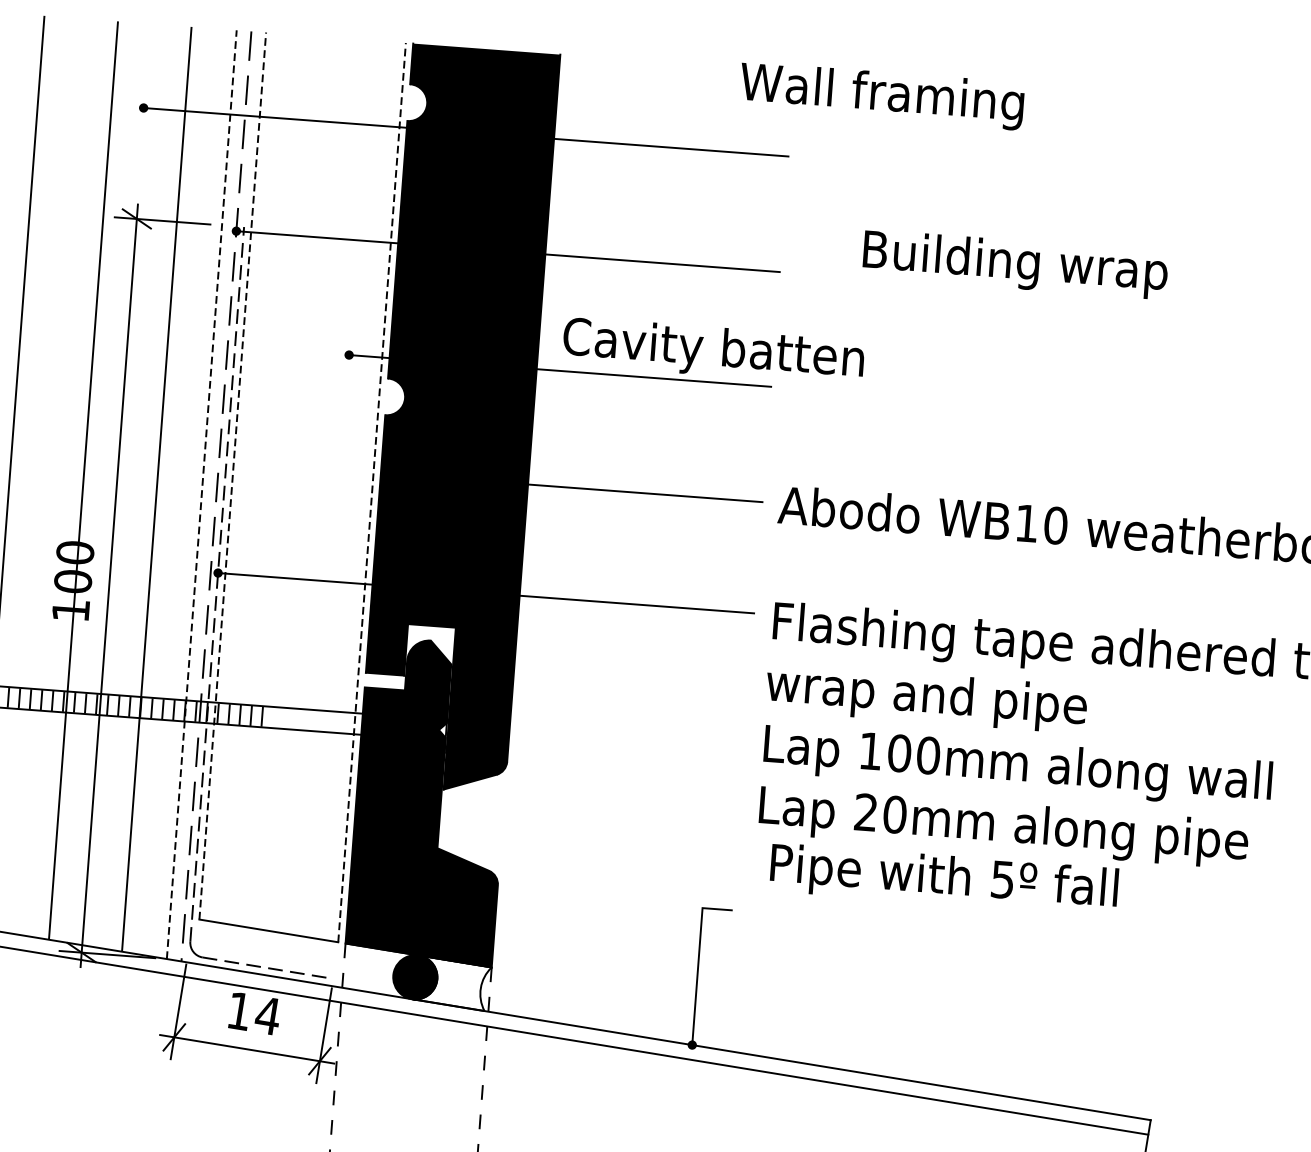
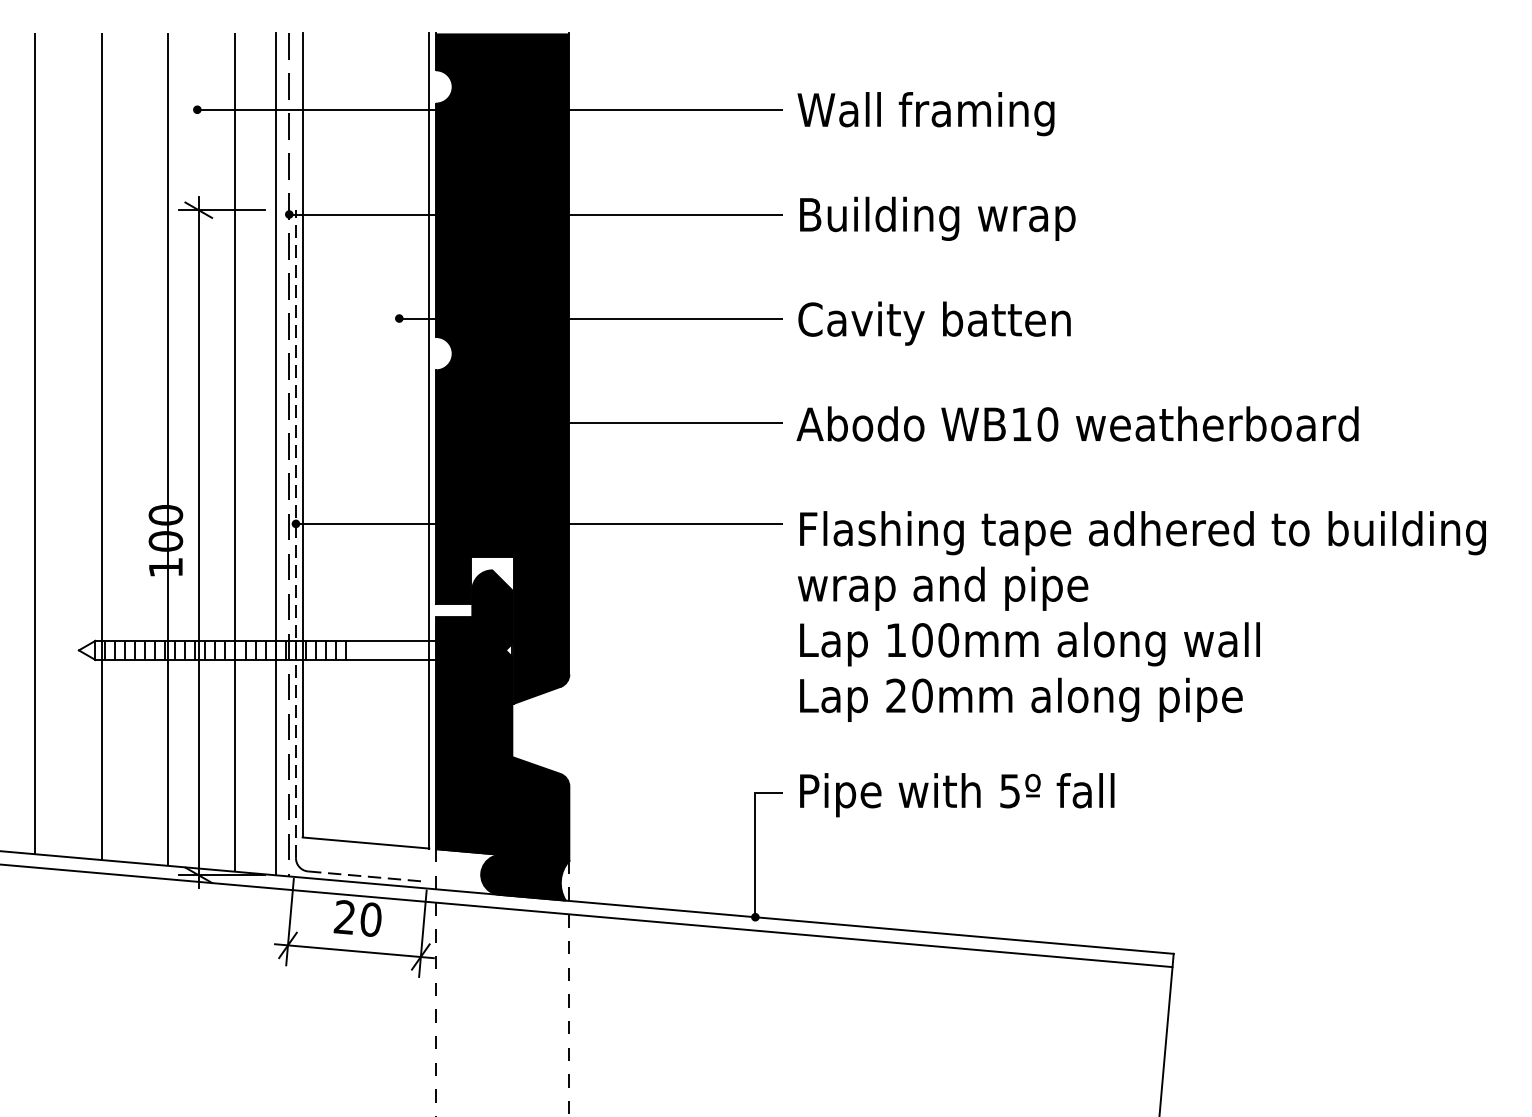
text: (881, 96) -> (925, 114), moved
text: (1015, 264) -> (937, 218), moved
text: (713, 351) -> (934, 323), moved
line: (232, 474) -> (302, 434), dashed -> solid
line: (372, 492) -> (429, 440), dashed -> solid
line: (201, 494) -> (275, 454), dashed -> solid
text: (944, 880) -> (957, 795), moved
fill: (451, 982) -> (534, 877), added
text: (253, 1013) -> (357, 918), 14 -> 20

